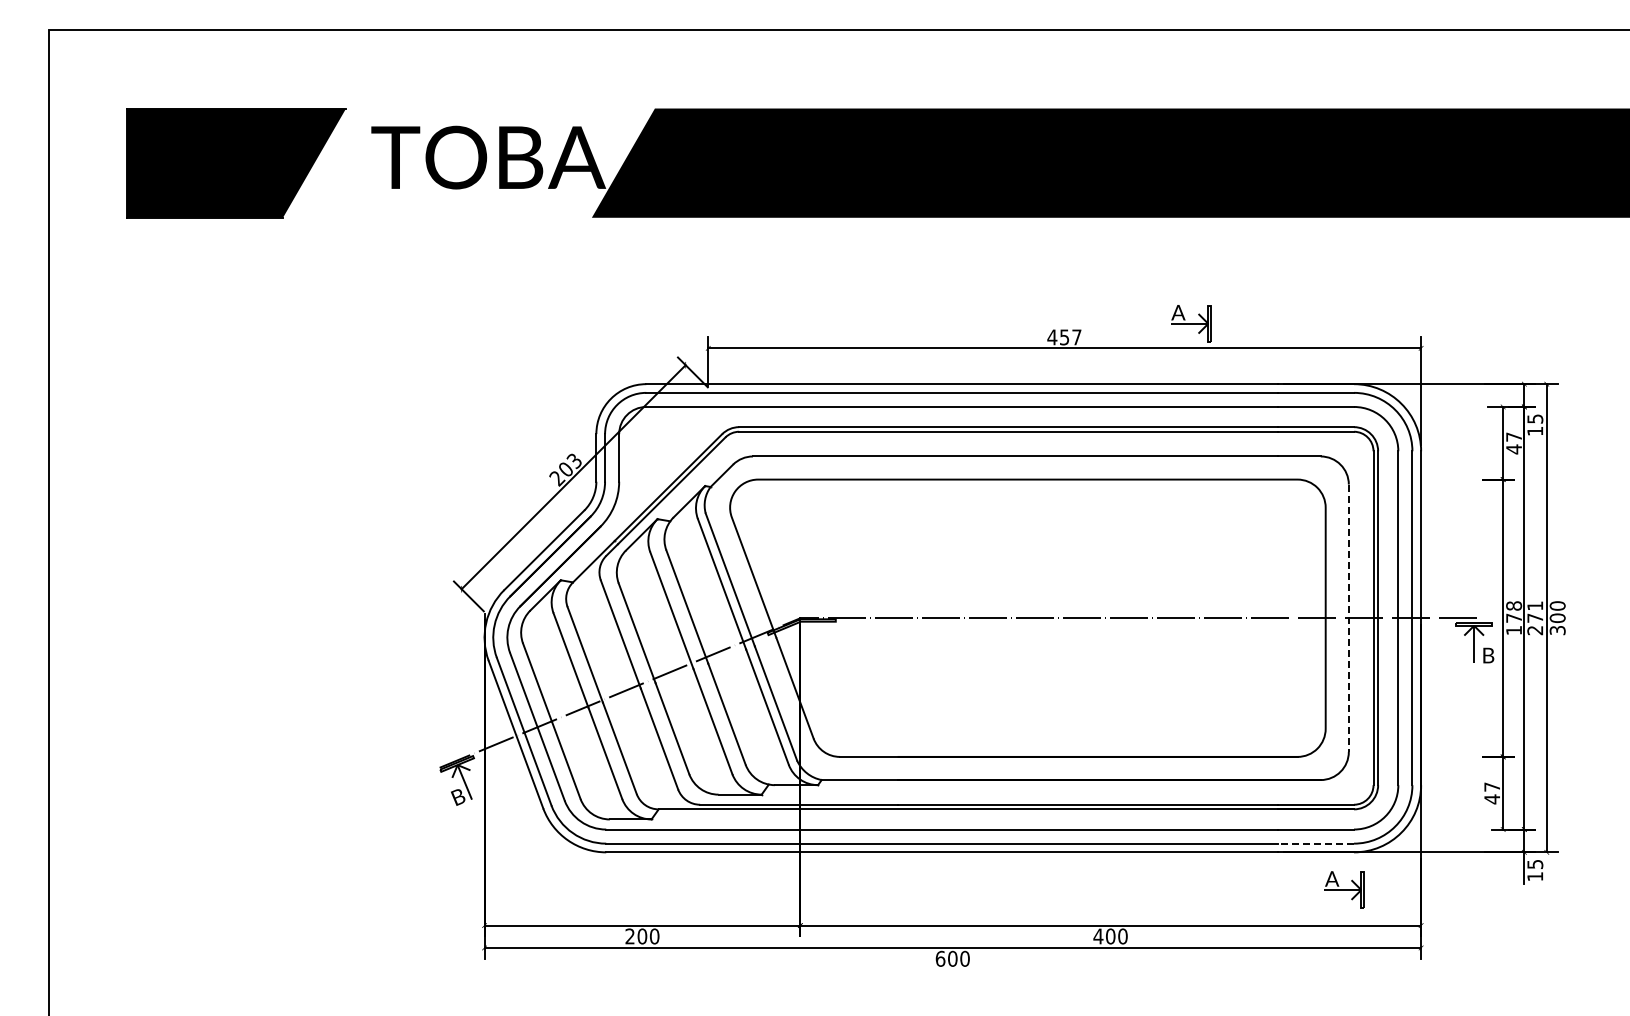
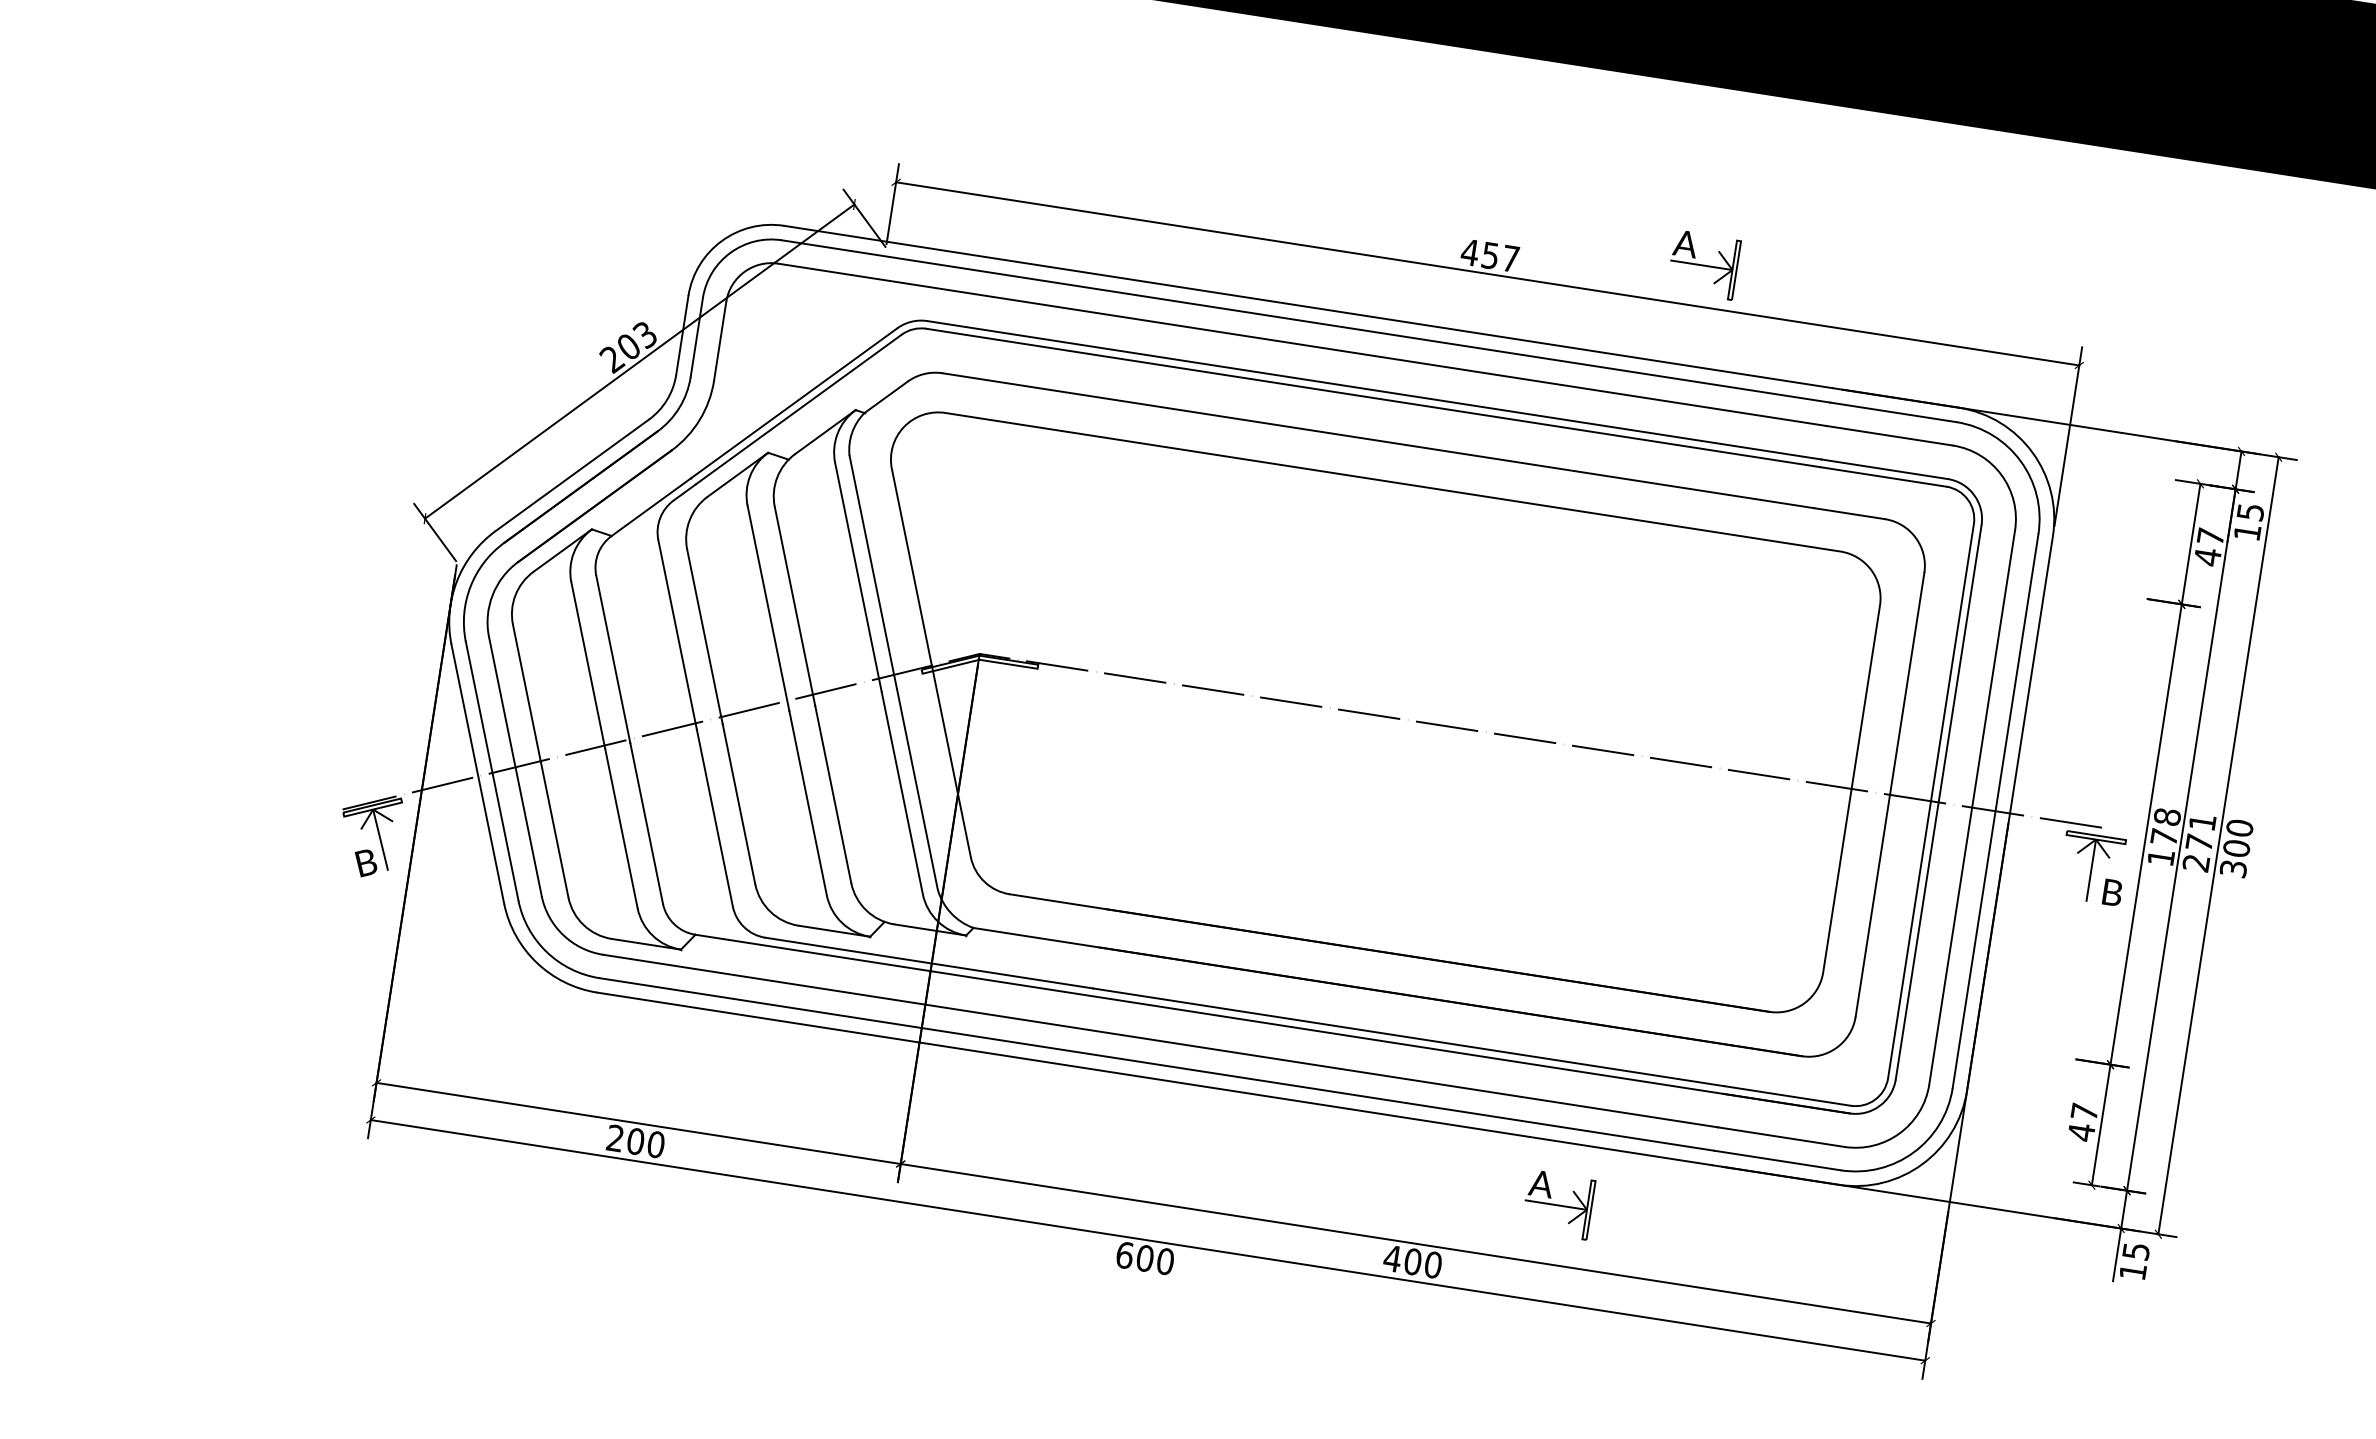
line: (1348, 618) -> (1889, 795), dashed -> solid
line: (1315, 843) -> (1776, 1160), dashed -> solid
part: (1344, 889) -> (1559, 1204), moved

